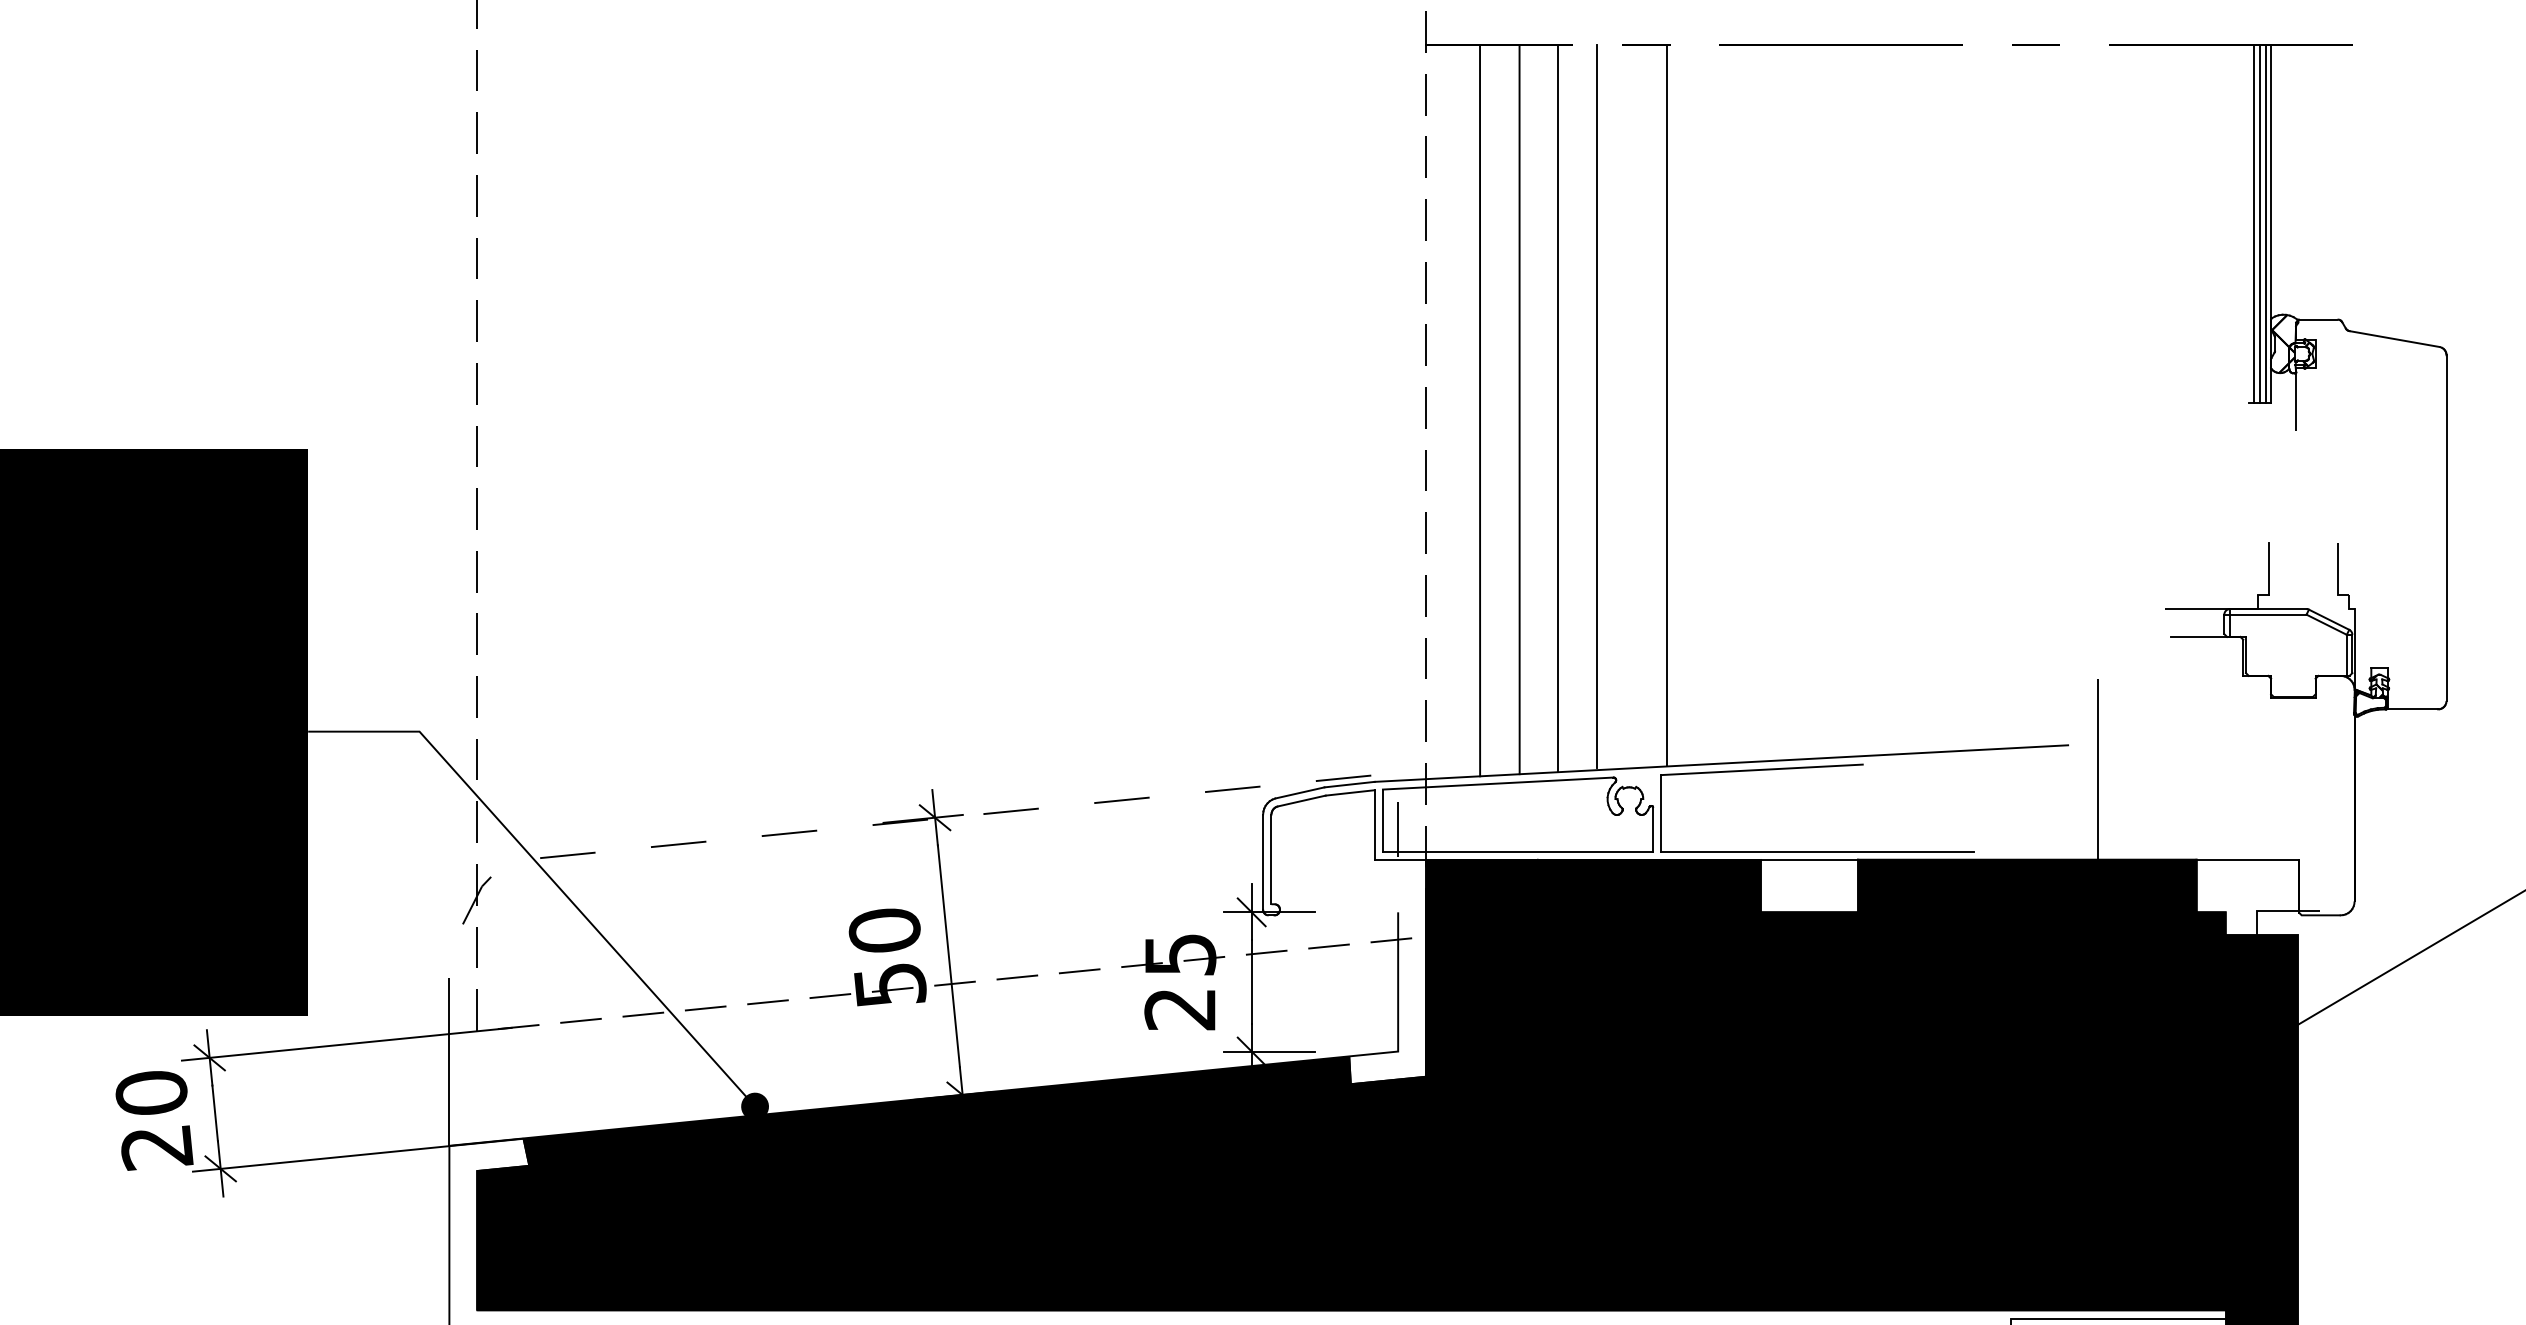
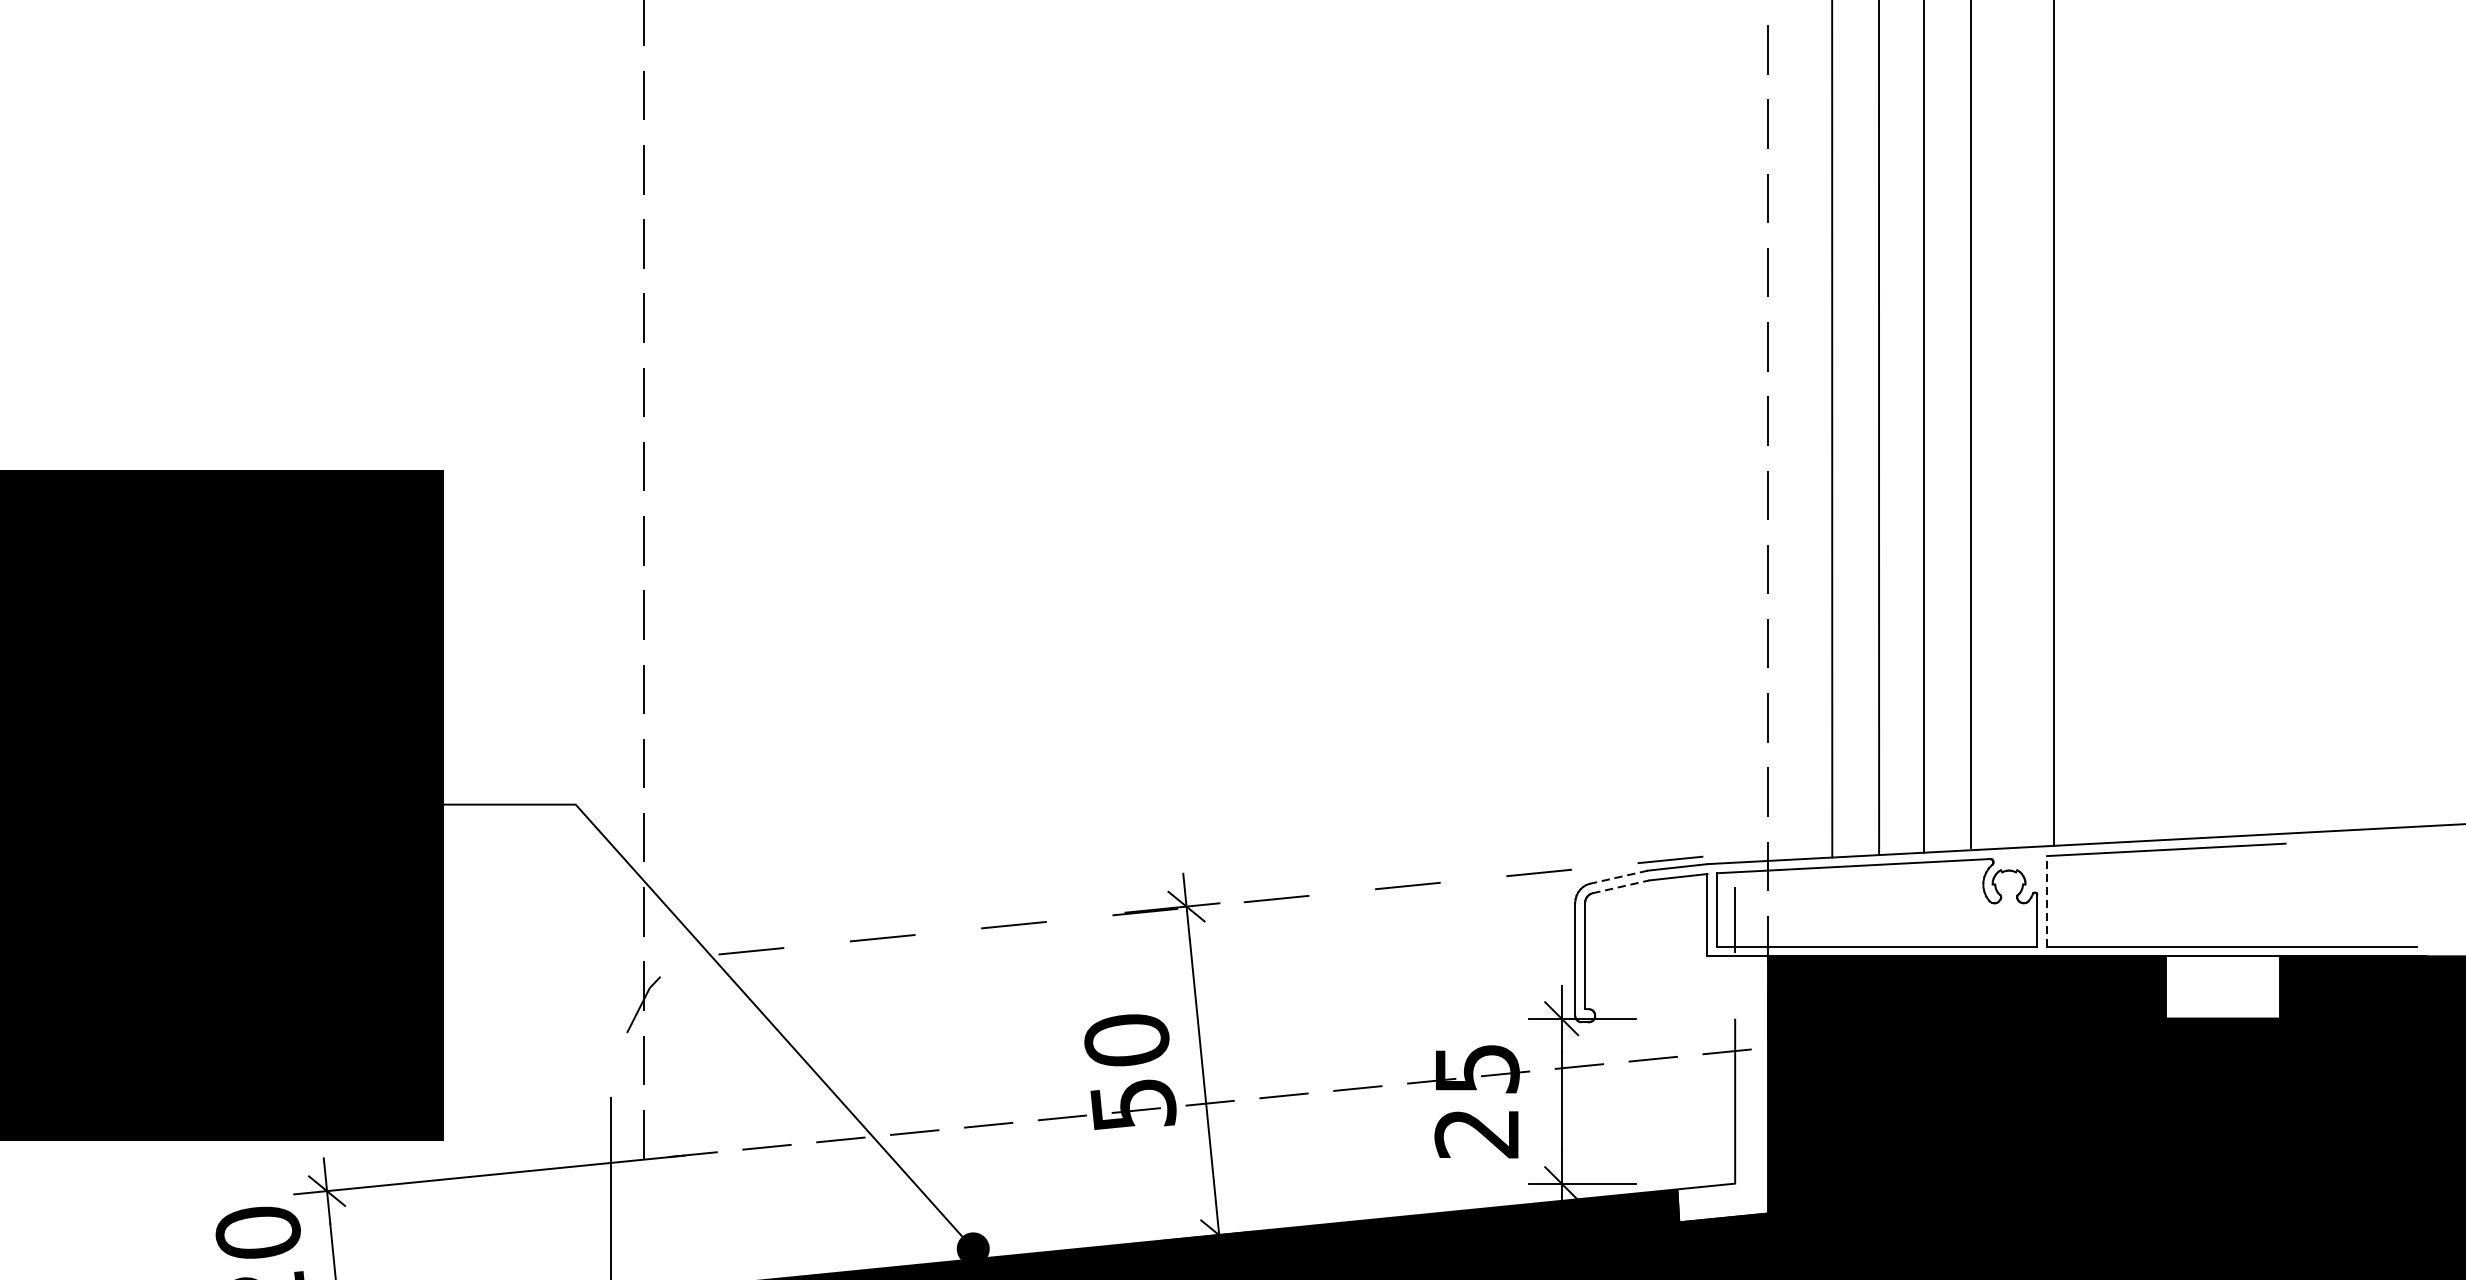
line: (1299, 793) -> (1618, 877), solid -> dashed
line: (1301, 801) -> (1620, 887), solid -> dashed
line: (1661, 813) -> (2047, 901), solid -> dashed

